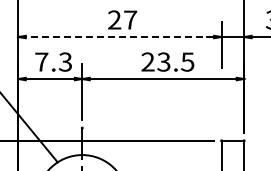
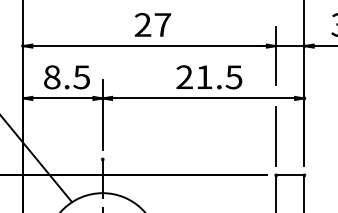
line: (119, 37) -> (149, 46), dashed -> solid
text: (53, 61) -> (66, 76), 7.3 -> 8.5
text: (163, 61) -> (203, 76), 23.5 -> 21.5
line: (221, 109) -> (276, 136), added

